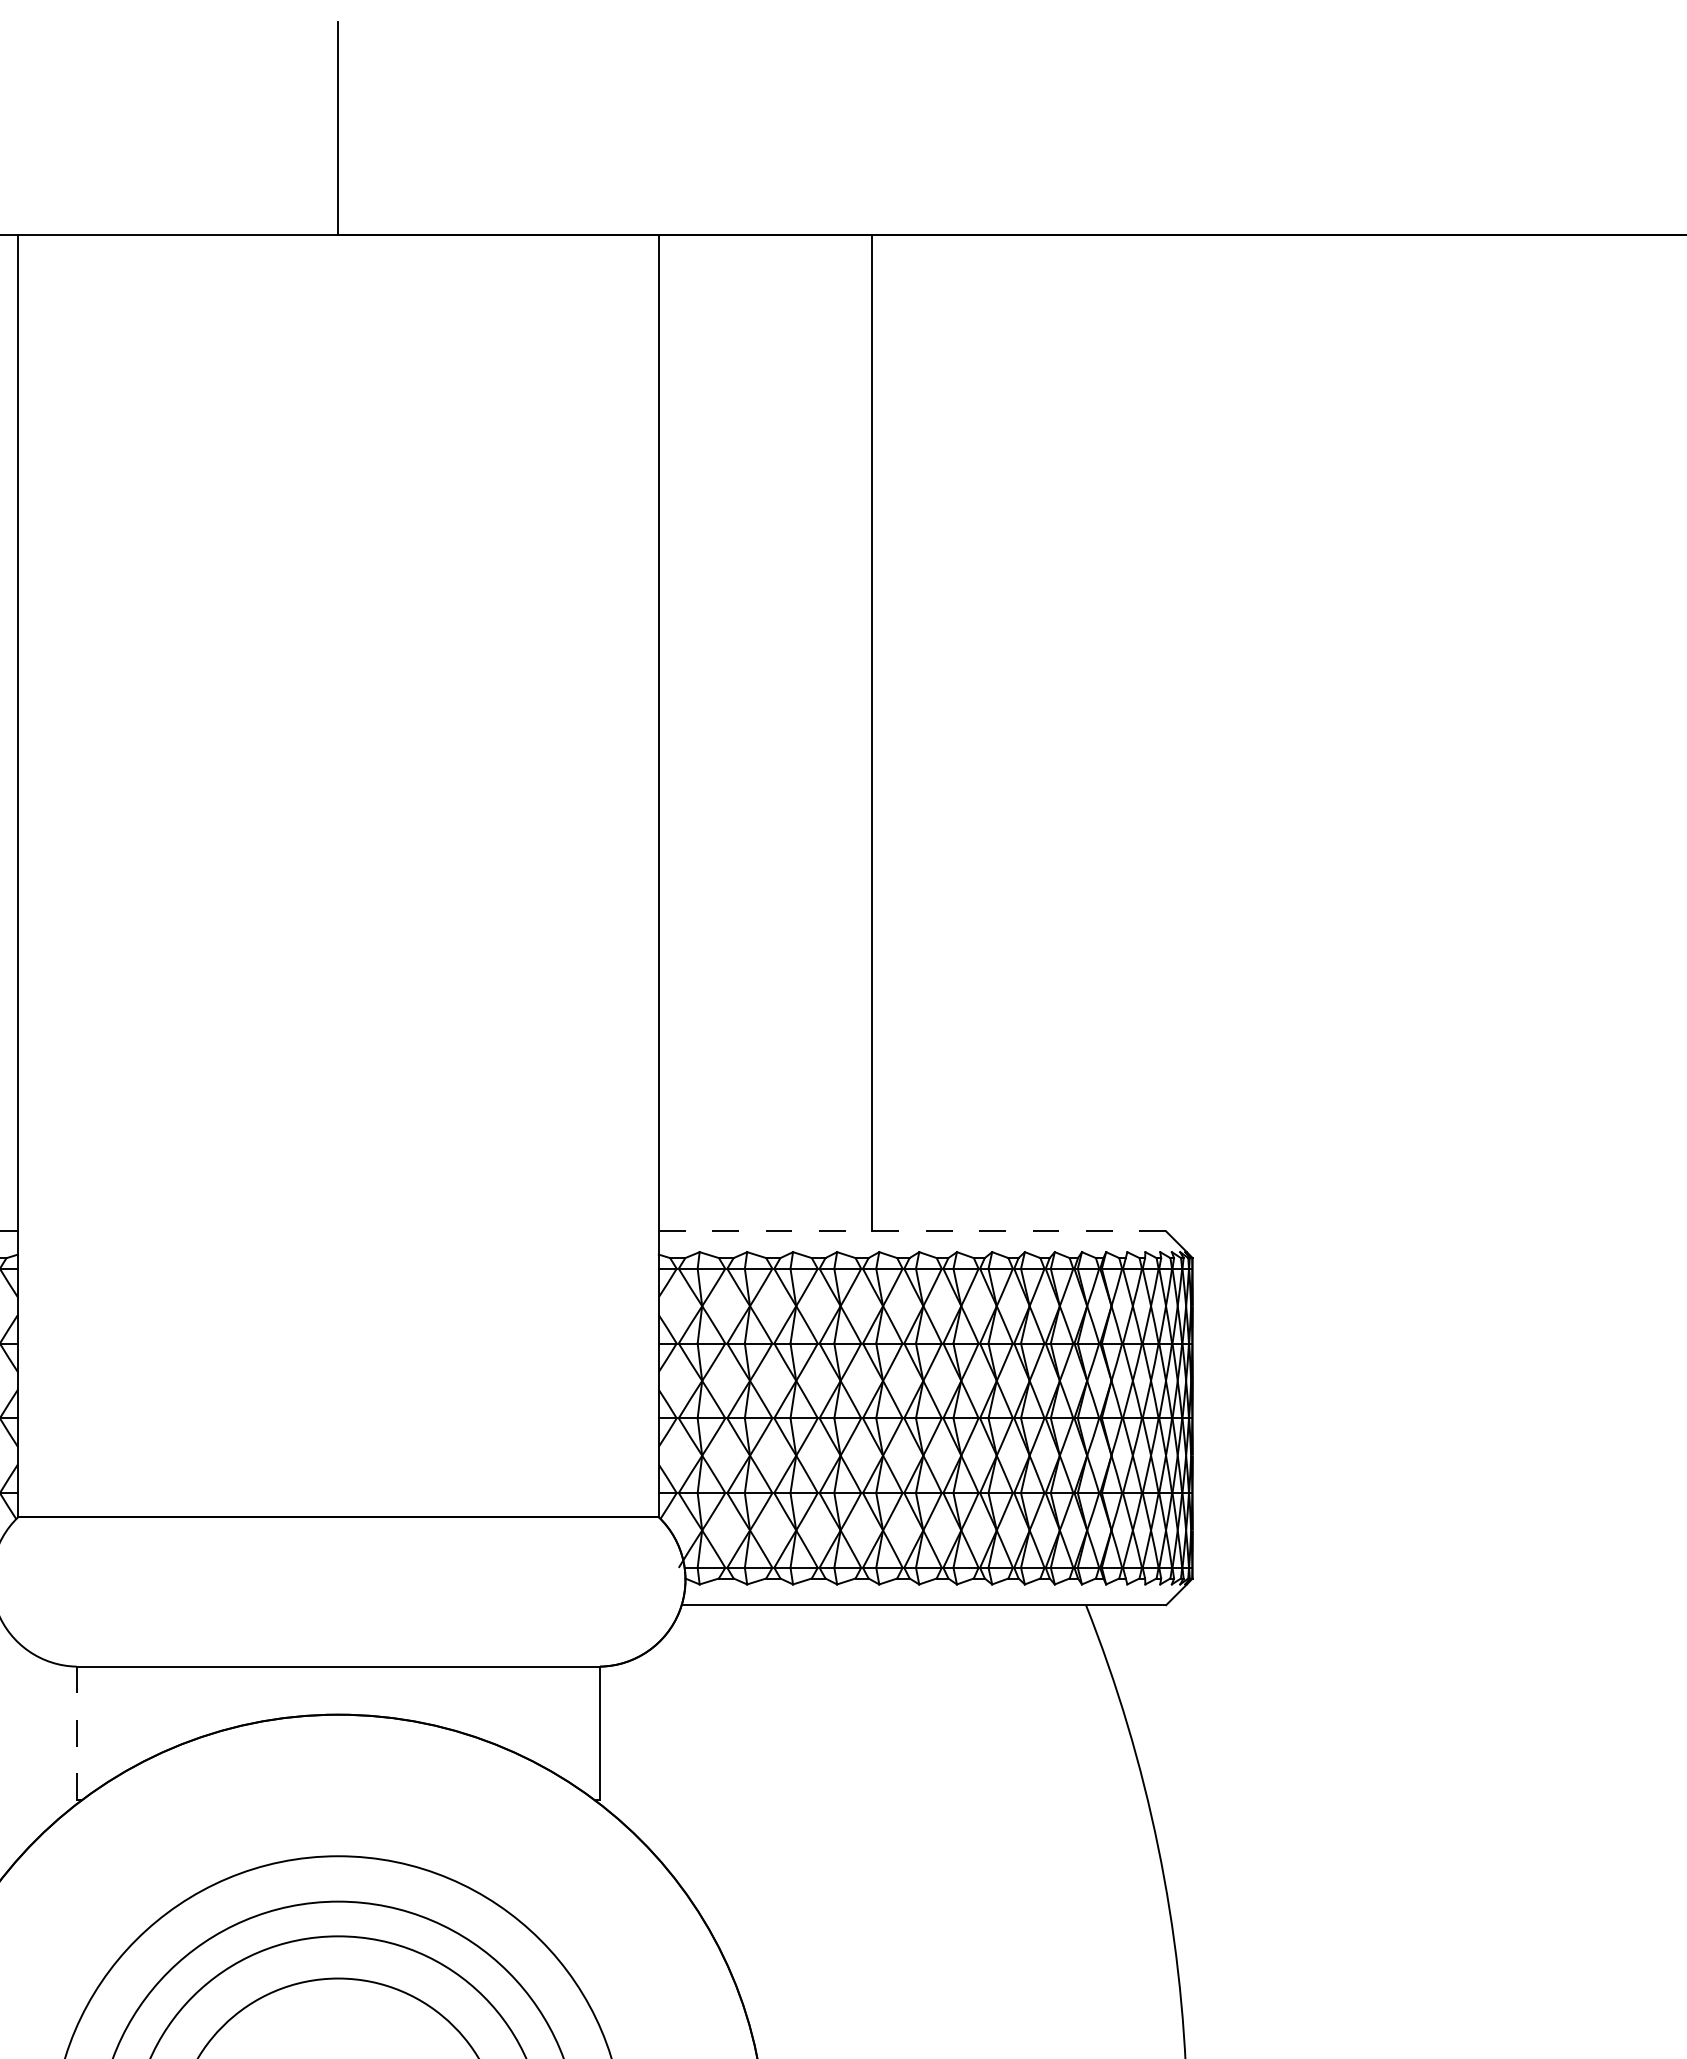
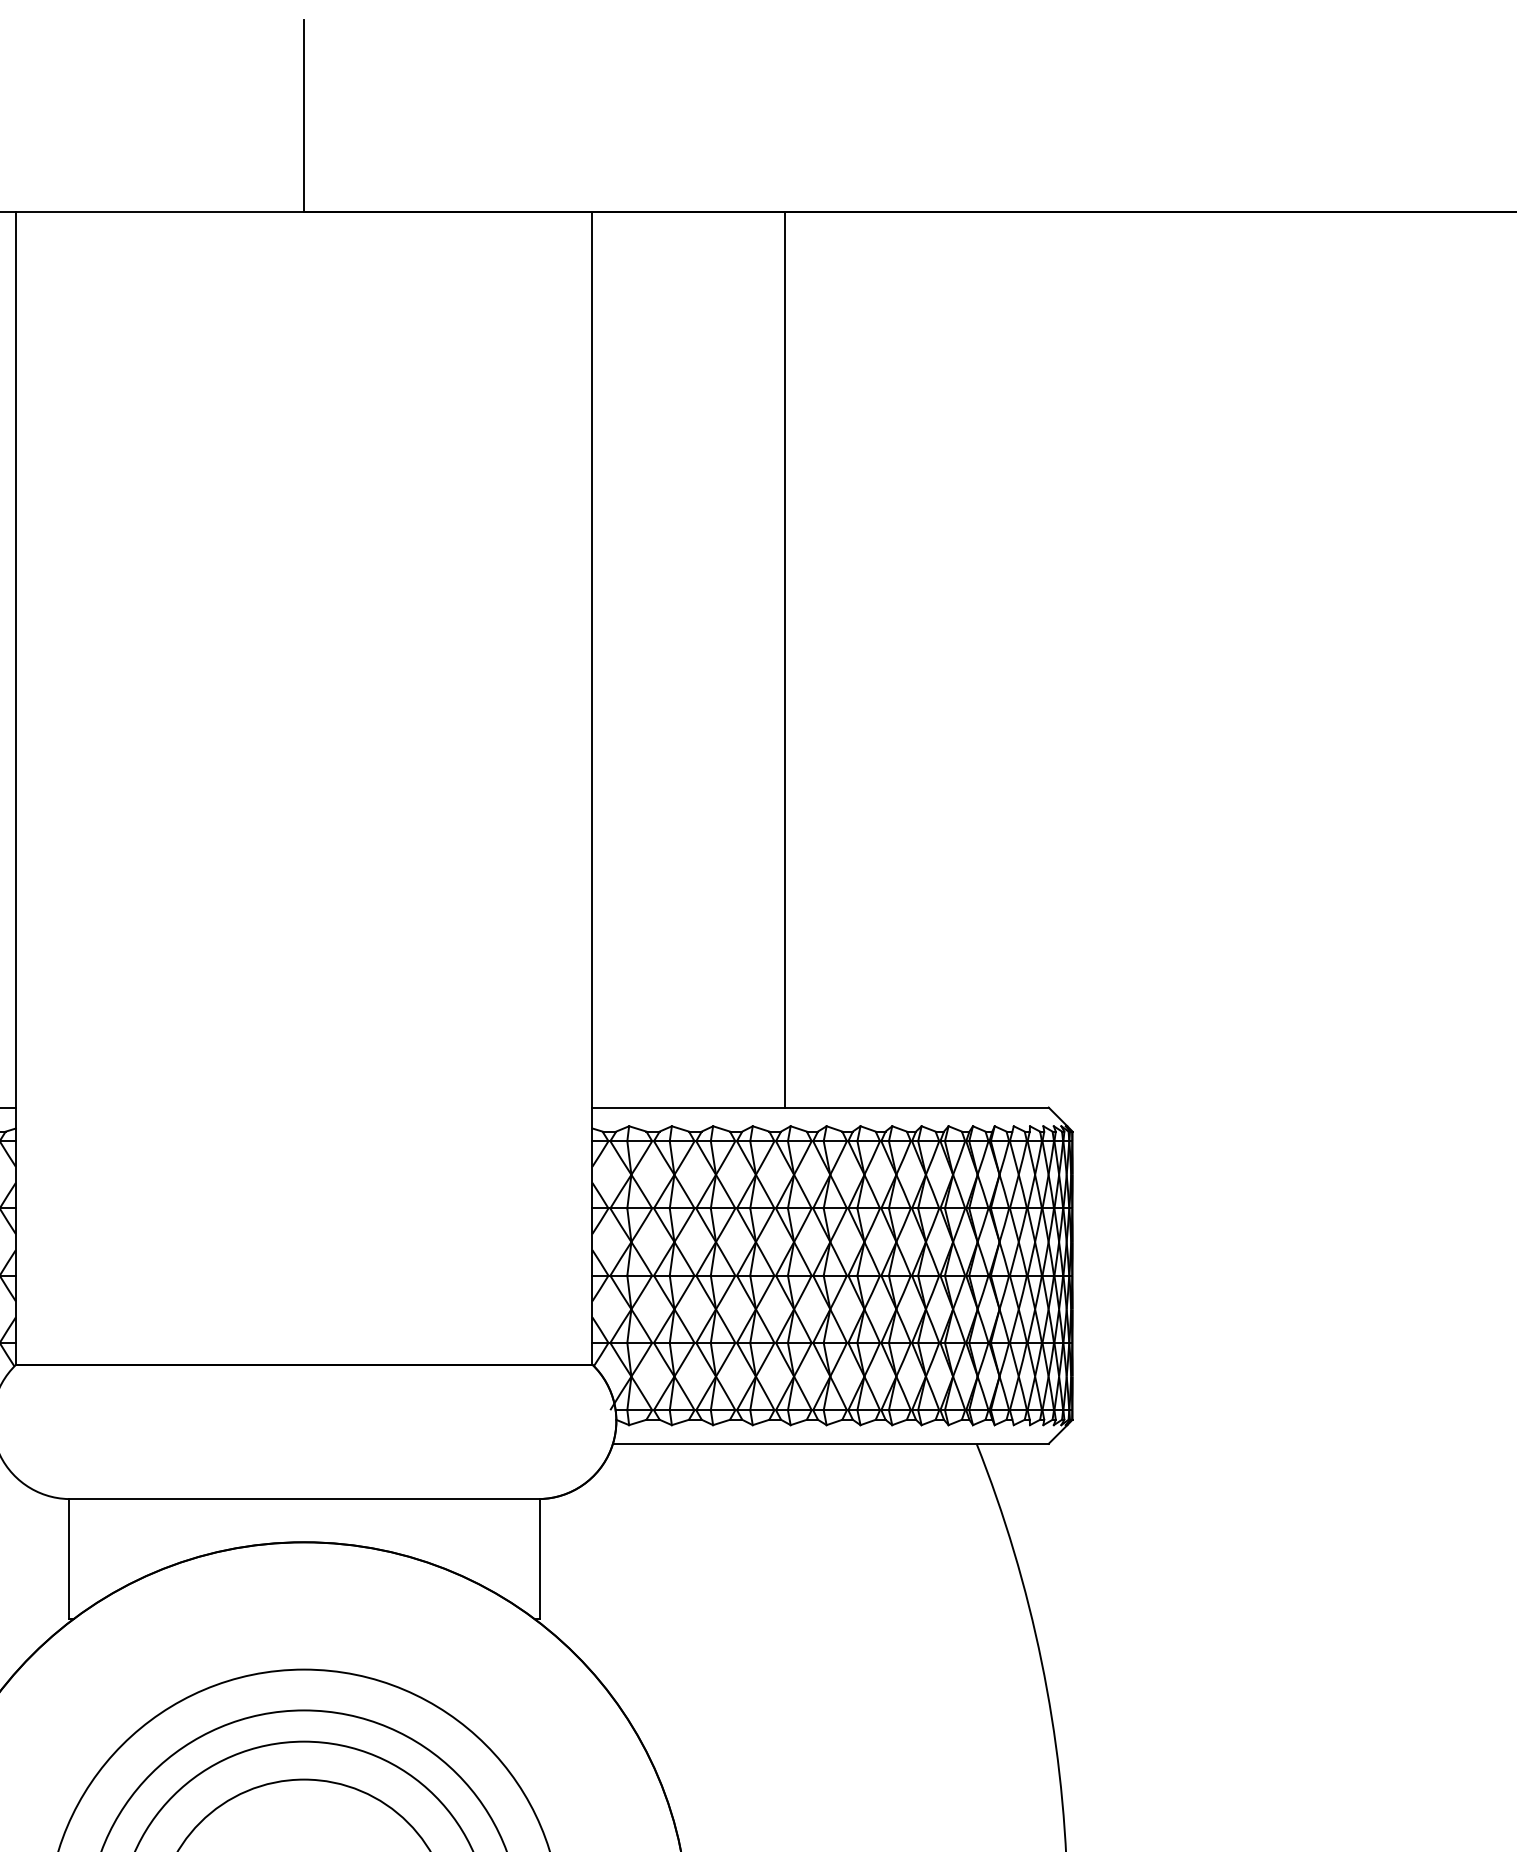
line: (913, 1231) -> (821, 1107), dashed -> solid
line: (76, 1733) -> (68, 1559), dashed -> solid

